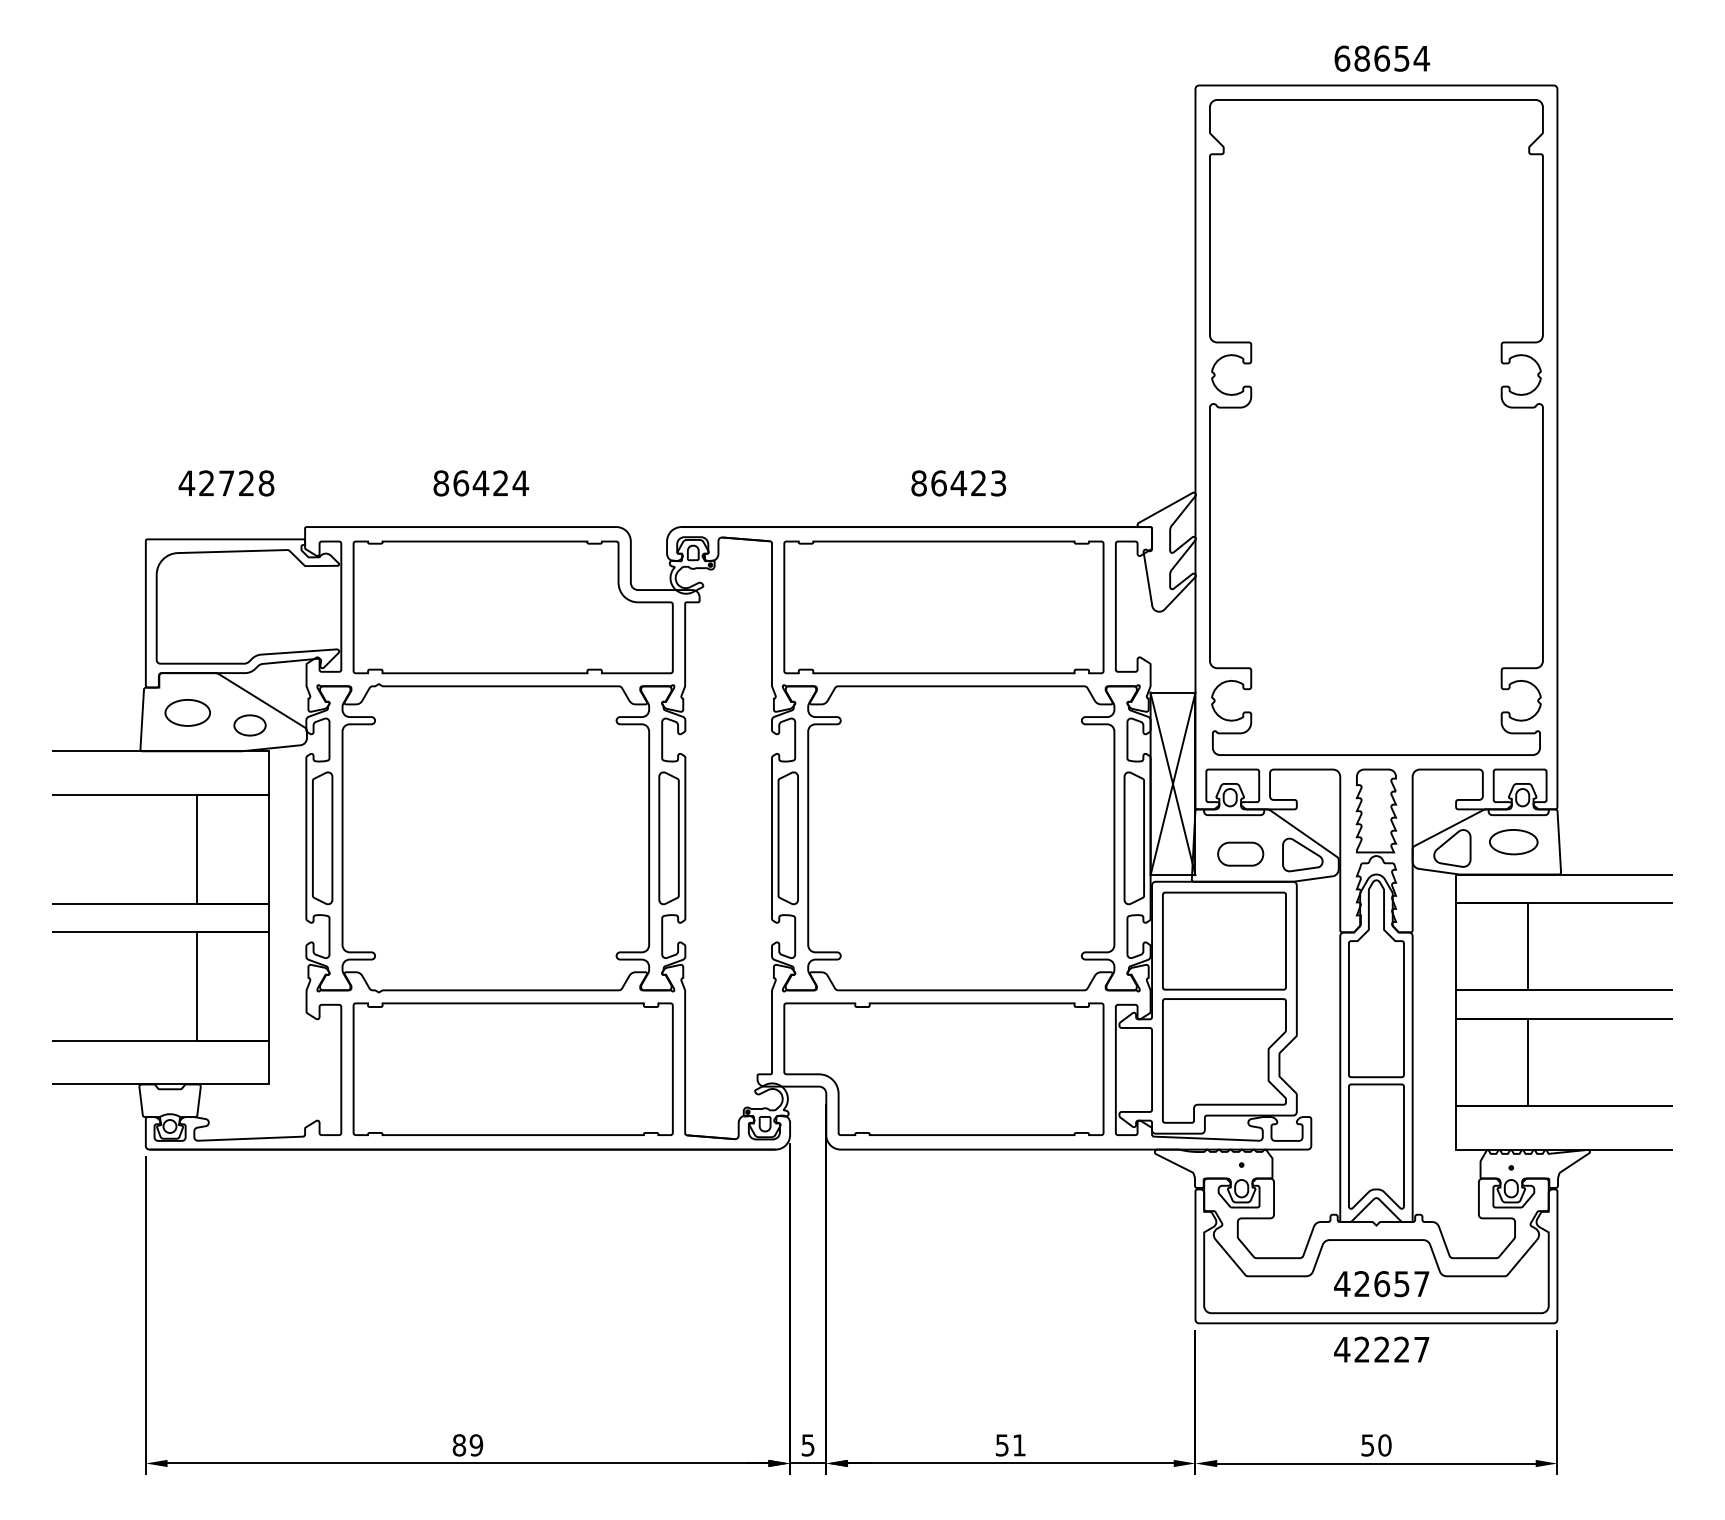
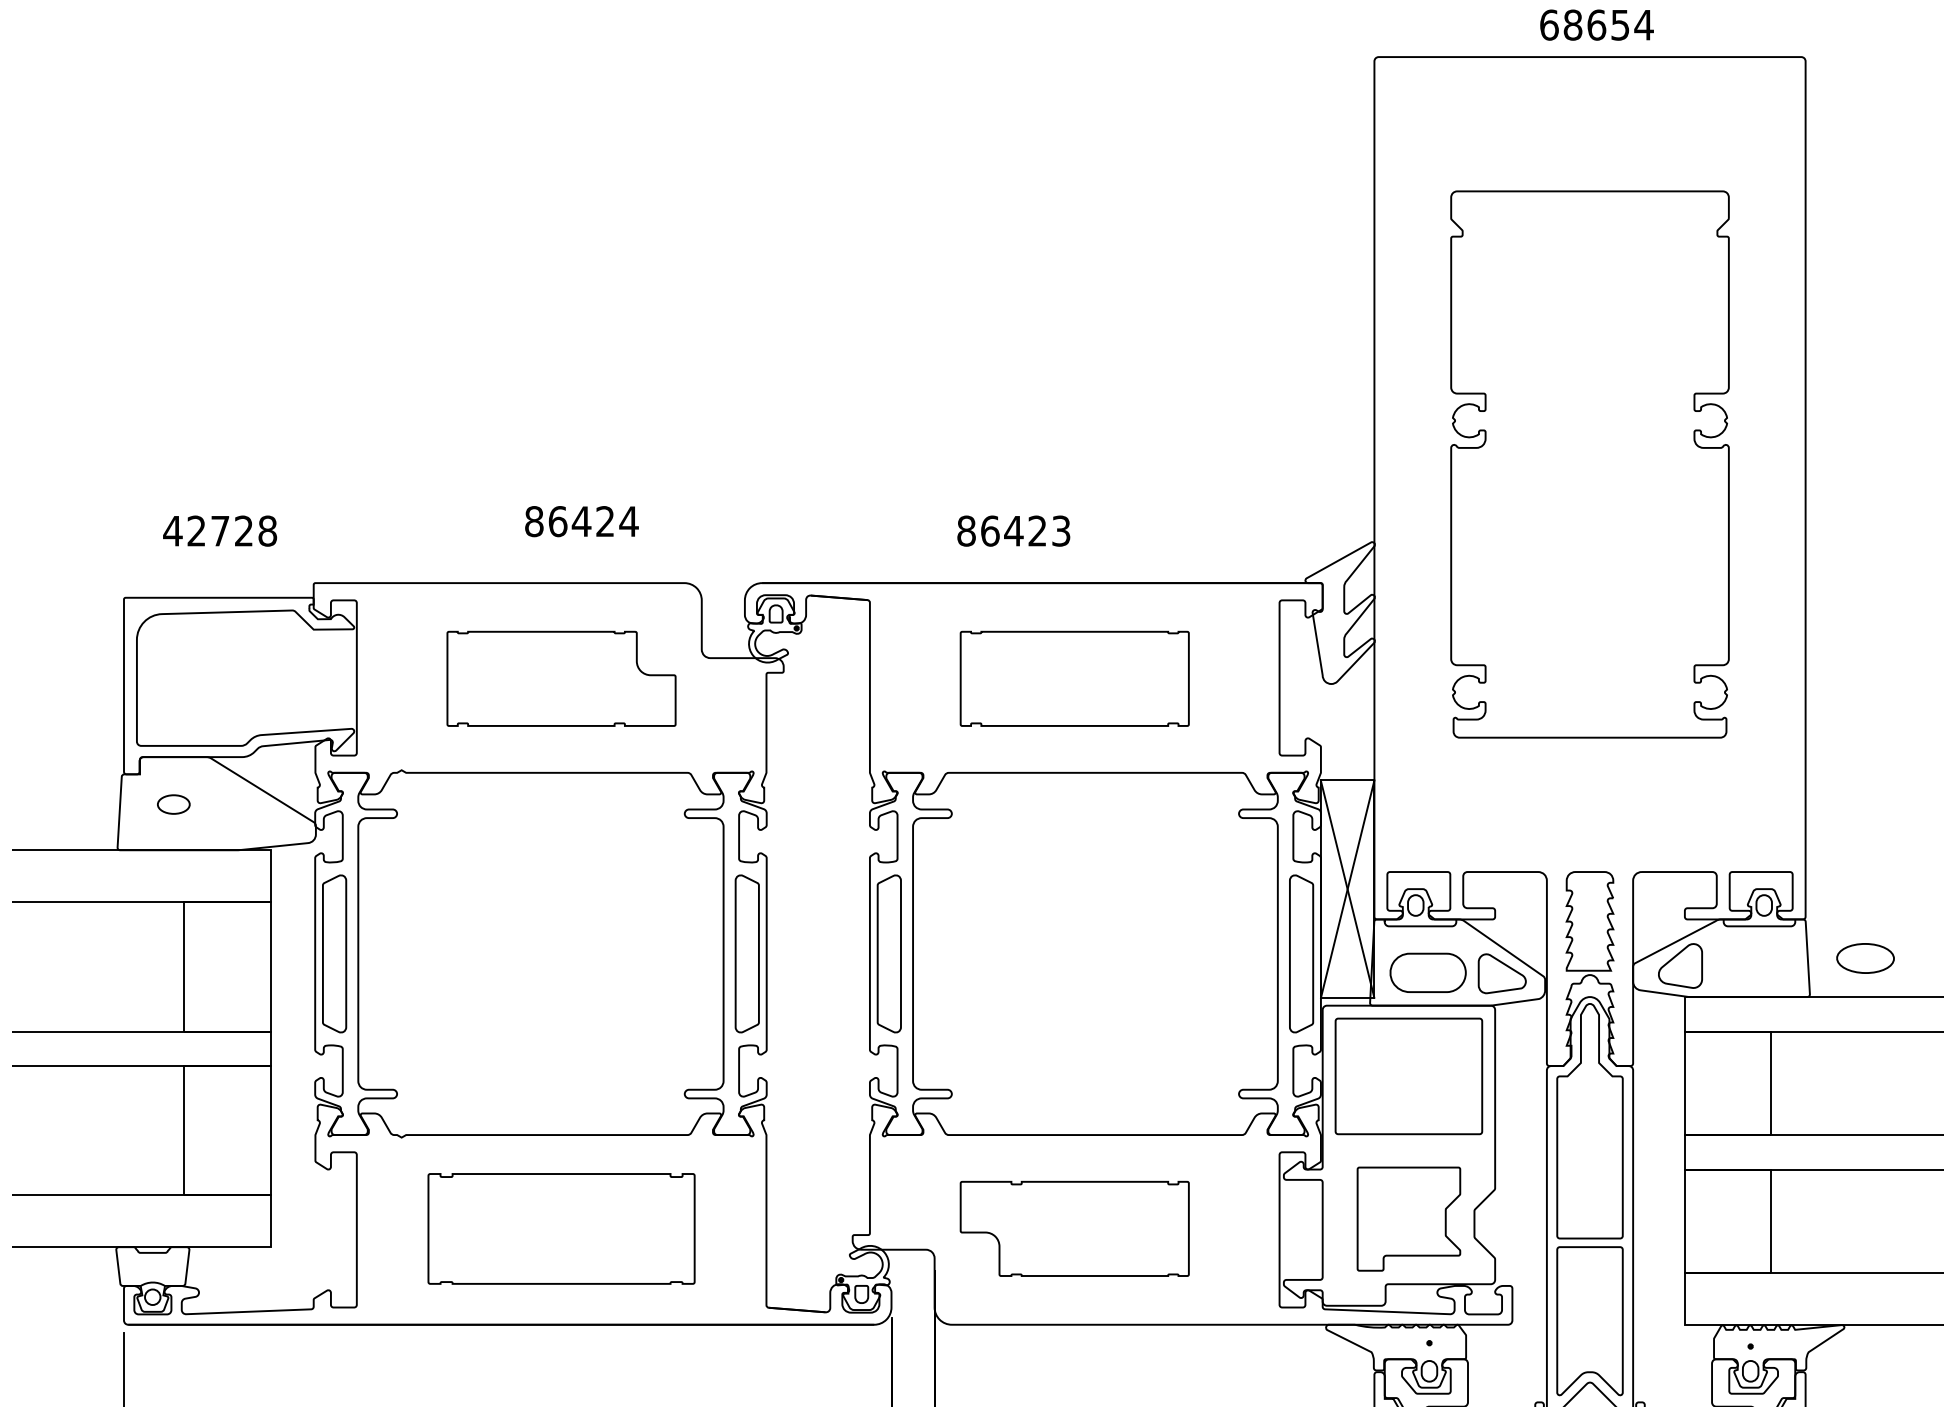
part: (1376, 427) -> (1590, 464), size x0.7
text: (480, 483) -> (581, 521), moved
text: (958, 483) -> (1013, 531), moved
part: (512, 607) -> (560, 678), size x0.6
part: (943, 607) -> (1074, 678), size x0.6
part: (187, 712) -> (173, 804), size x0.6
part: (249, 725) -> (247, 819), removed
part: (1513, 842) -> (1865, 958), moved
part: (1240, 853) -> (1428, 972), size x1.4
part: (1224, 1060) -> (1408, 1218), size x0.7
part: (512, 1068) -> (560, 1228), size x0.7
part: (943, 1068) -> (1074, 1228), size x0.6

